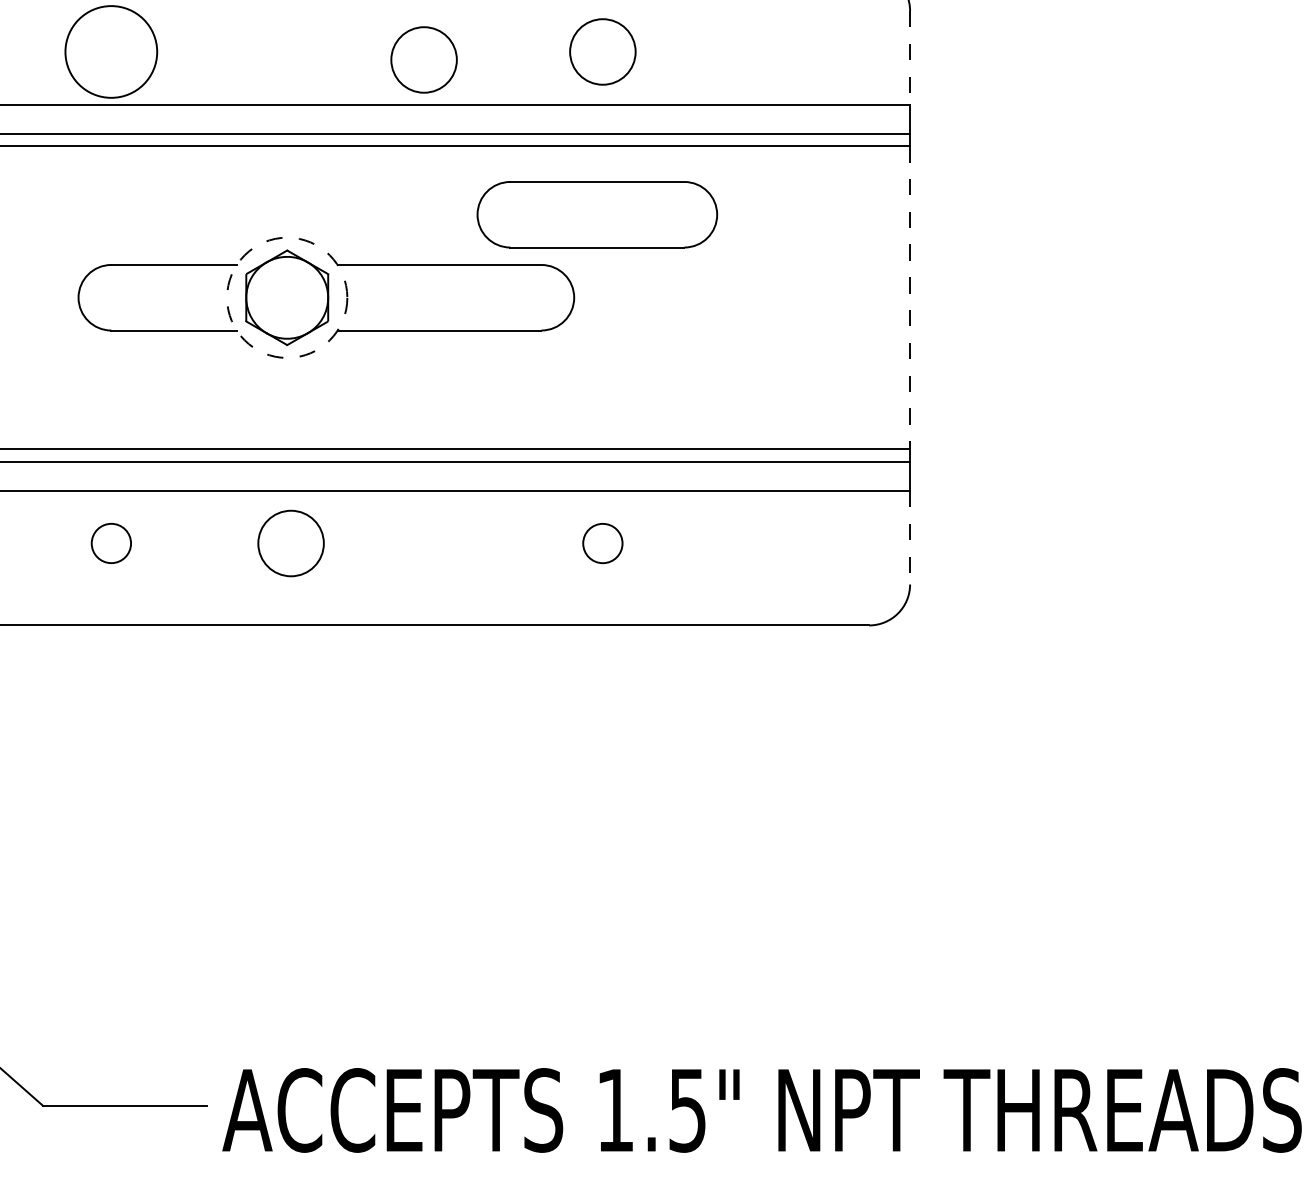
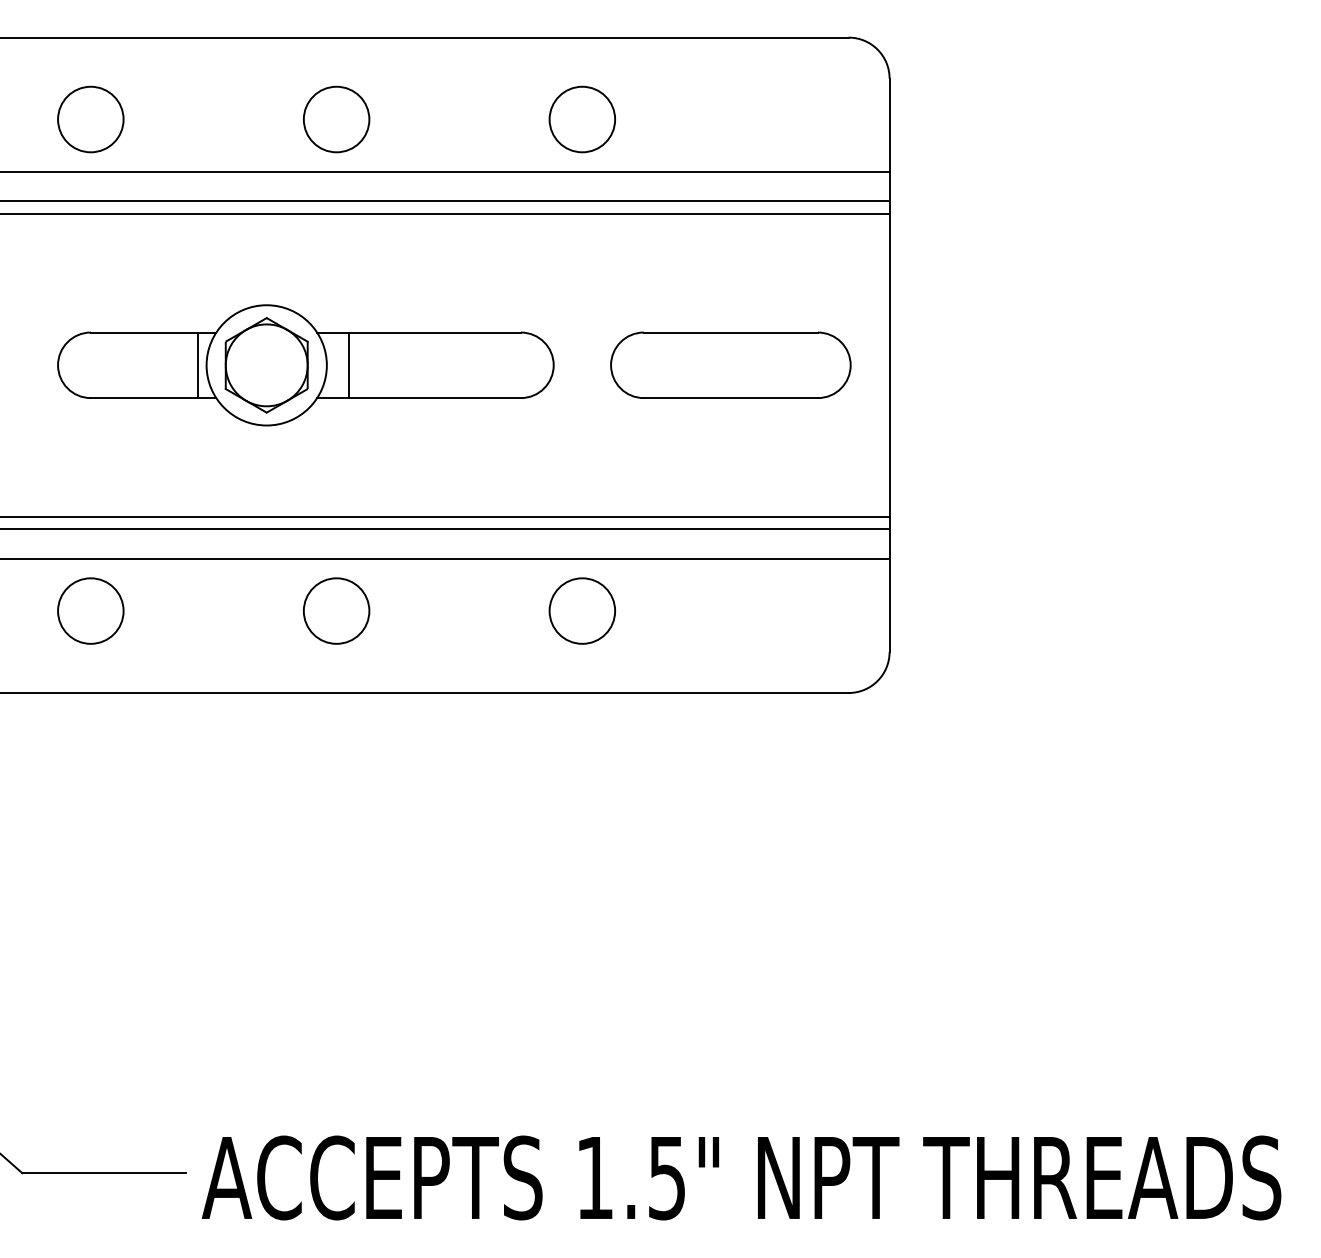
circle: (111, 51) -> (90, 119), size x0.71
line: (910, 57) -> (889, 125), dashed -> solid
circle: (424, 59) -> (336, 119), moved
part: (597, 213) -> (730, 364), moved
line: (219, 297) -> (198, 365), added
circle: (287, 297) -> (266, 365), dashed -> solid
line: (369, 297) -> (348, 365), added
line: (910, 297) -> (889, 365), dashed -> solid
line: (910, 537) -> (889, 605), dashed -> solid
circle: (111, 542) -> (90, 610), size x1.67
circle: (291, 542) -> (336, 610), moved
circle: (603, 542) -> (582, 610), size x1.67

